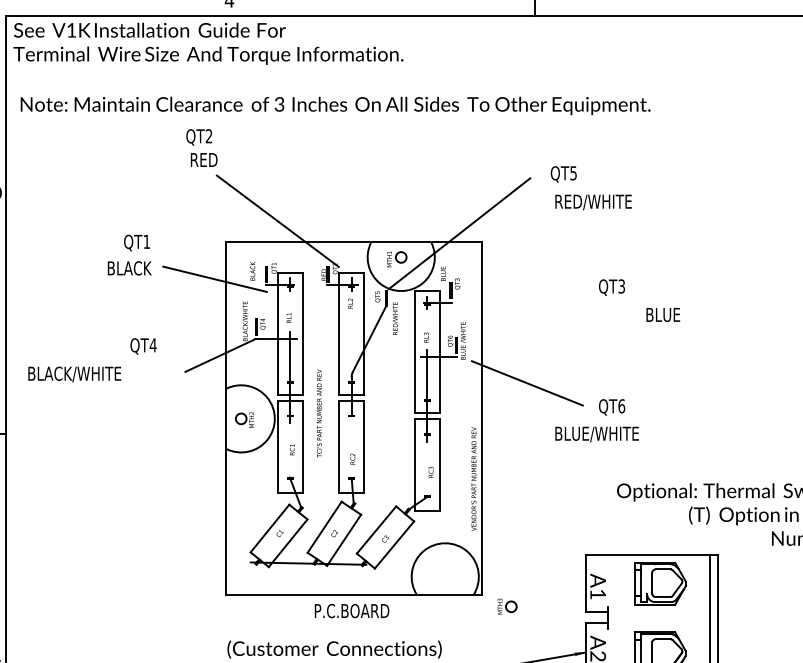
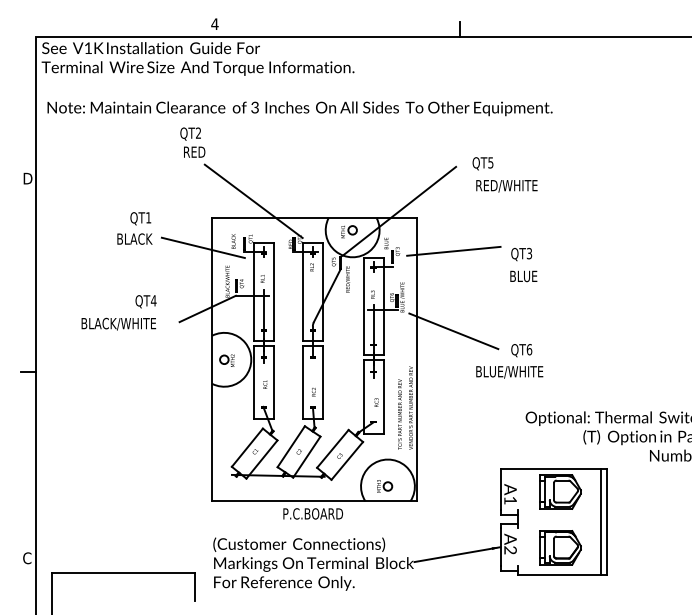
line: (526, 282) -> (453, 250), added
text: (662, 315) -> (523, 276), moved
text: (74, 373) -> (118, 323), moved
text: (318, 413) -> (399, 414), moved
part: (508, 606) -> (385, 486), moved

